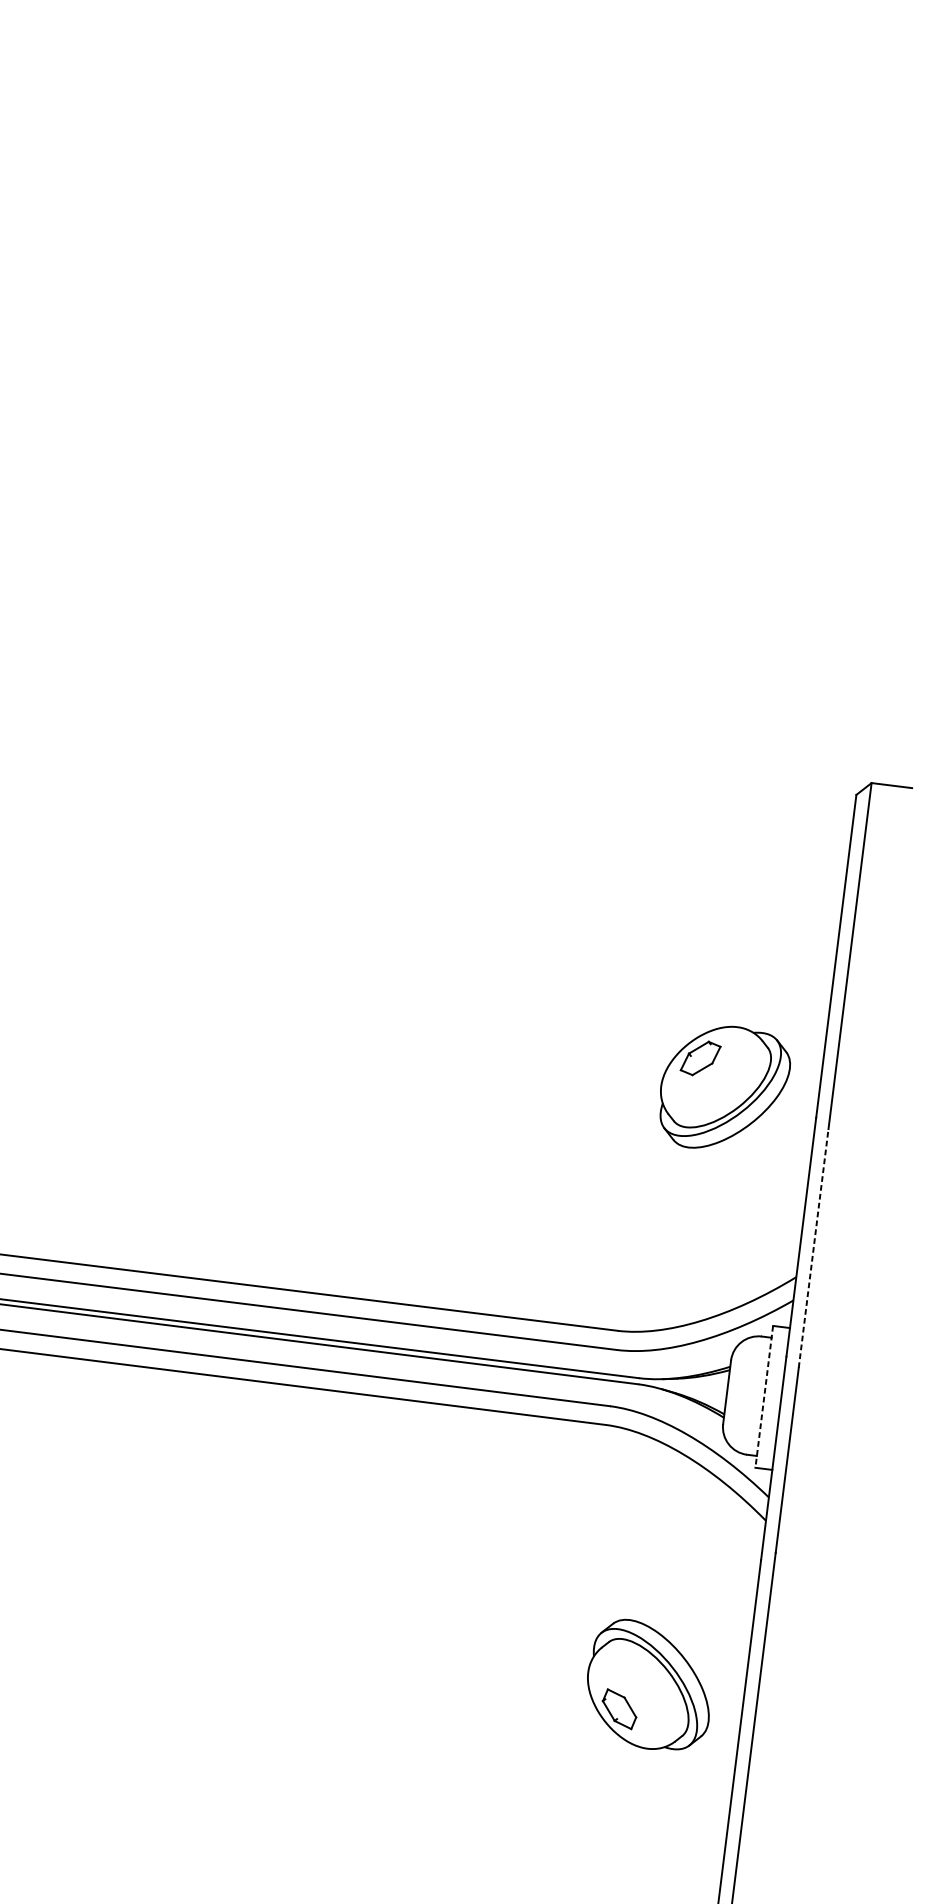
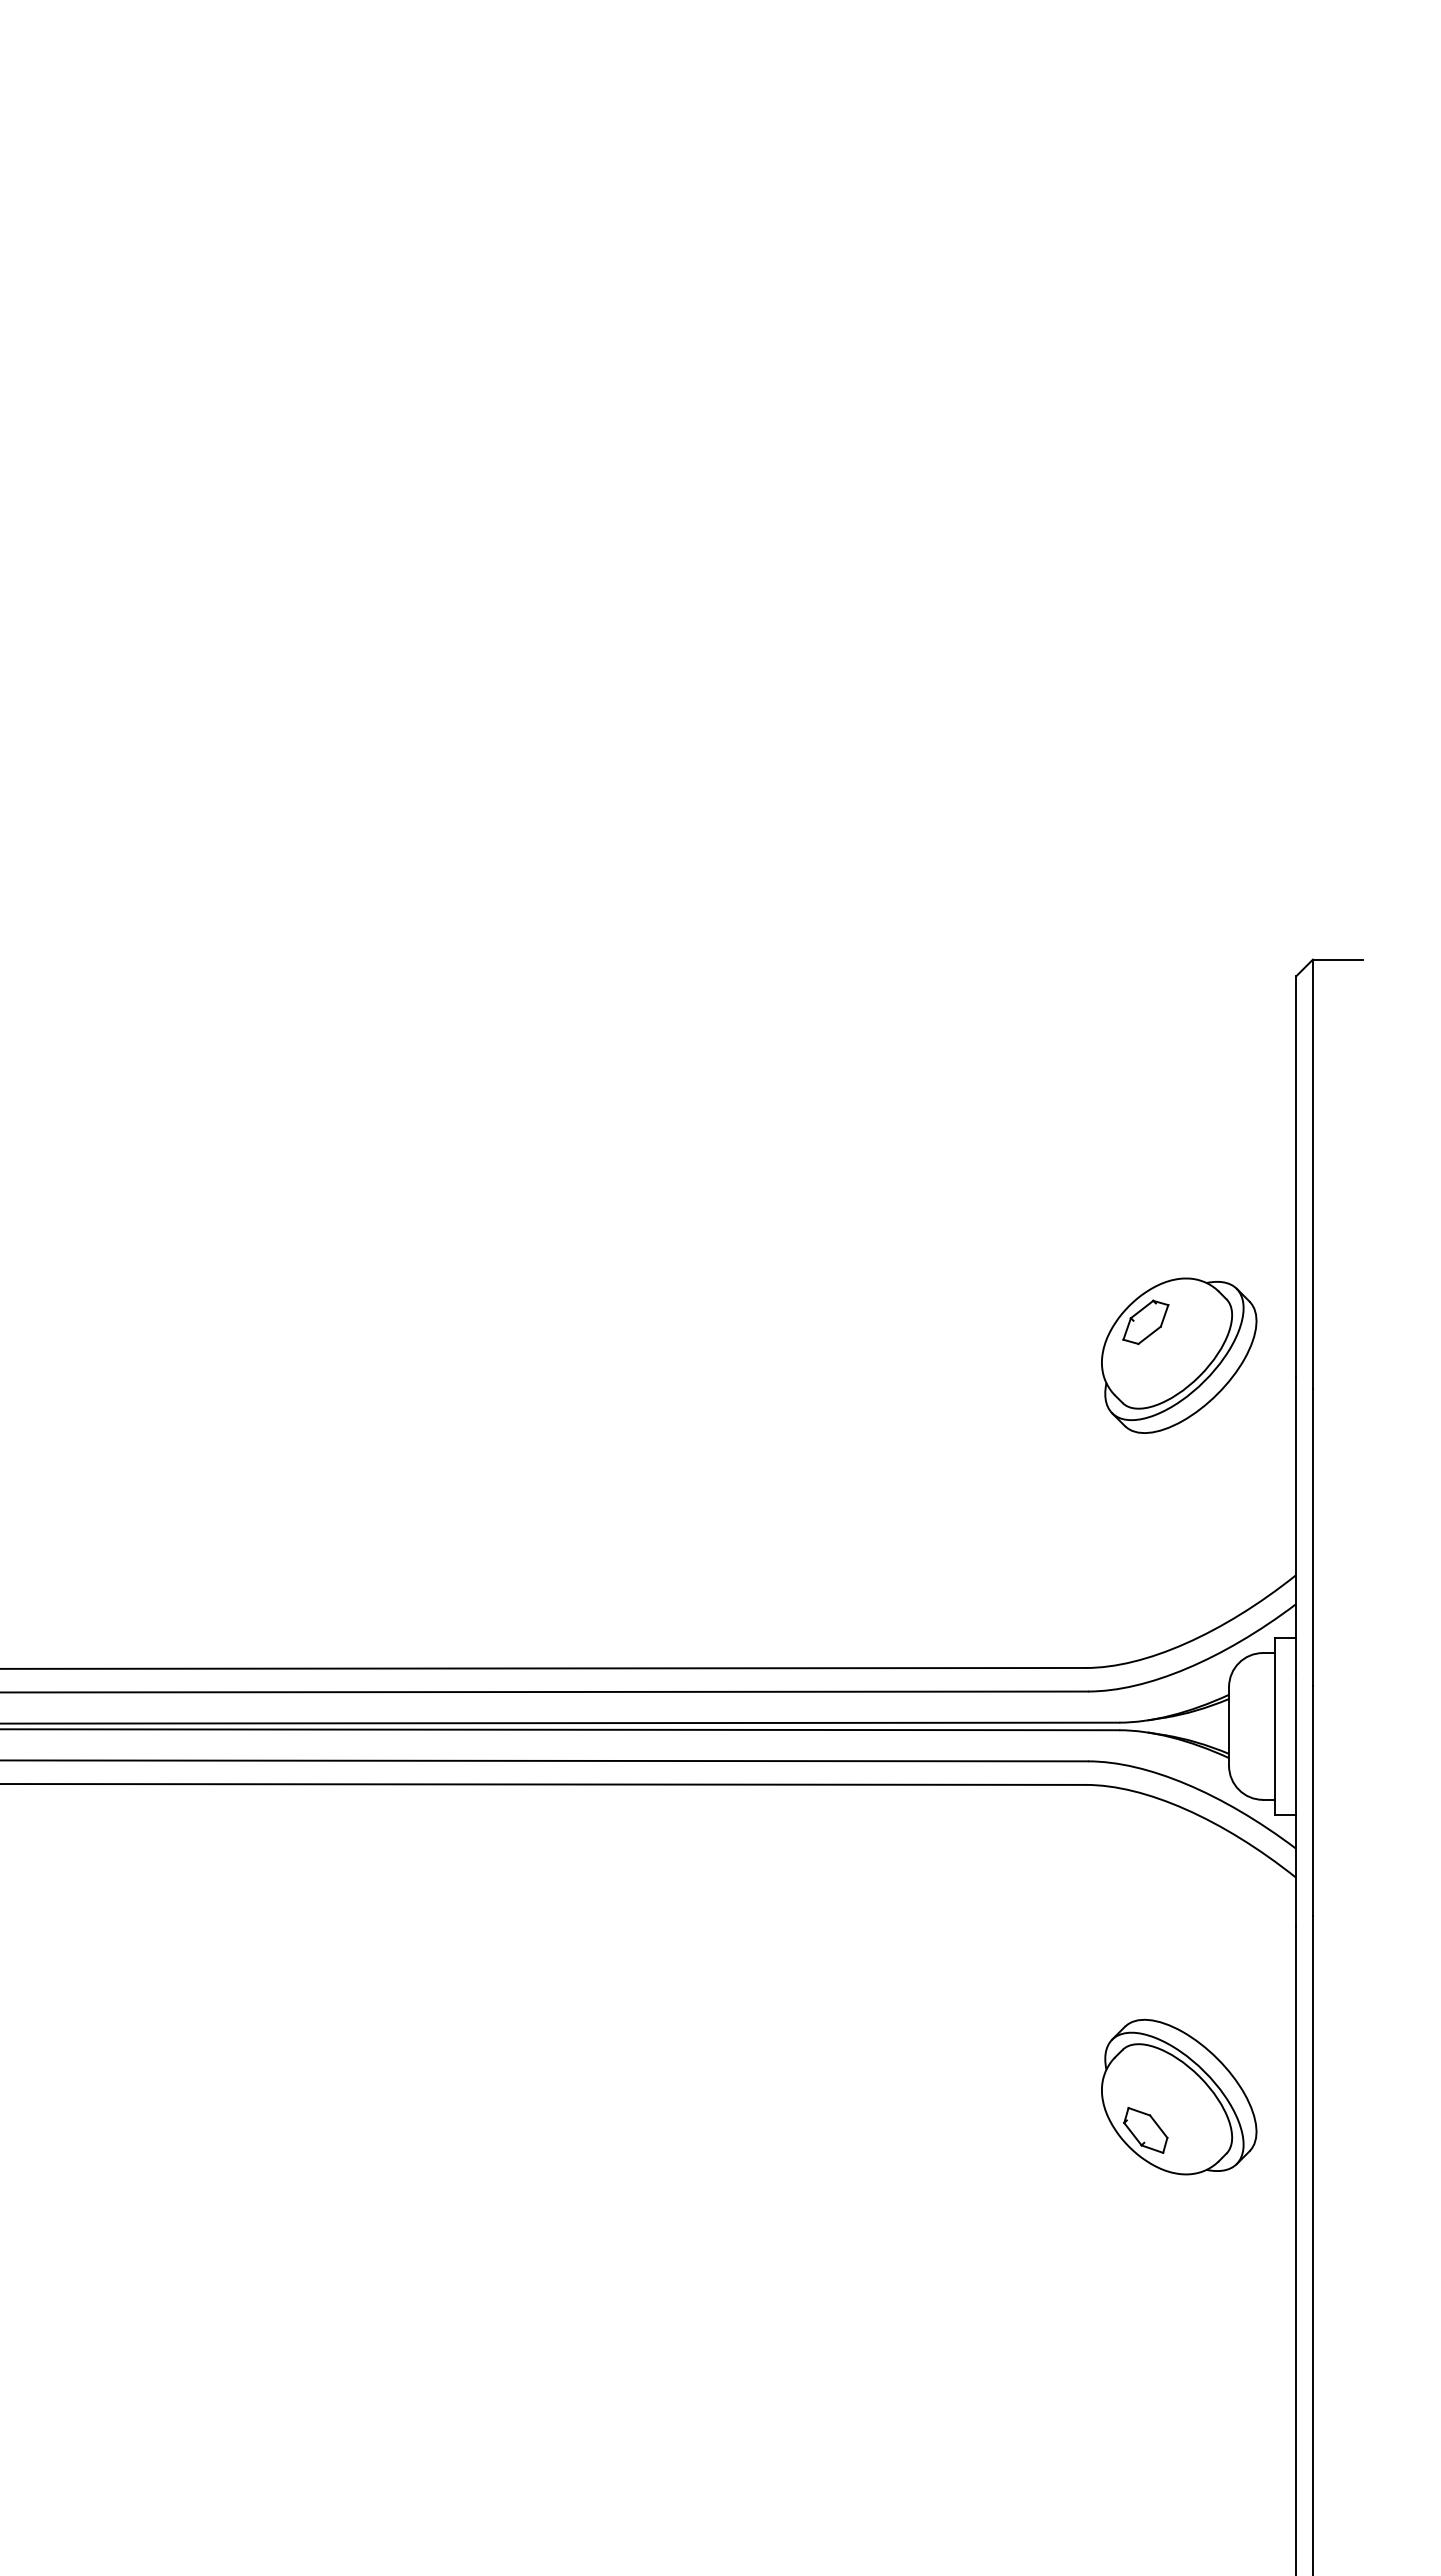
line: (813, 1247) -> (1312, 1536), dashed -> solid
line: (764, 1396) -> (1275, 1726), dashed -> solid

